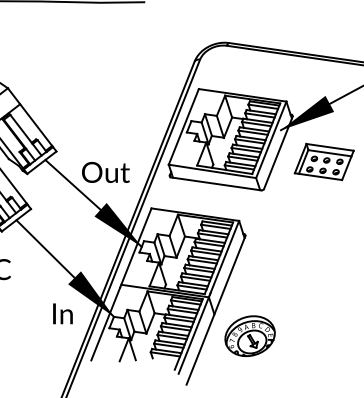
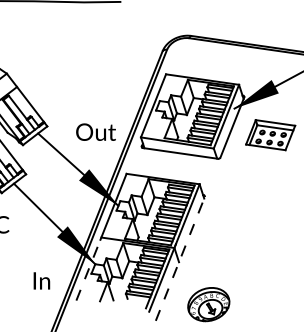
text: (105, 171) -> (95, 131), moved
line: (216, 310) -> (180, 258), solid -> dashed
text: (62, 313) -> (41, 280), moved
line: (105, 323) -> (88, 269), solid -> dashed
part: (249, 335) -> (208, 303), moved

